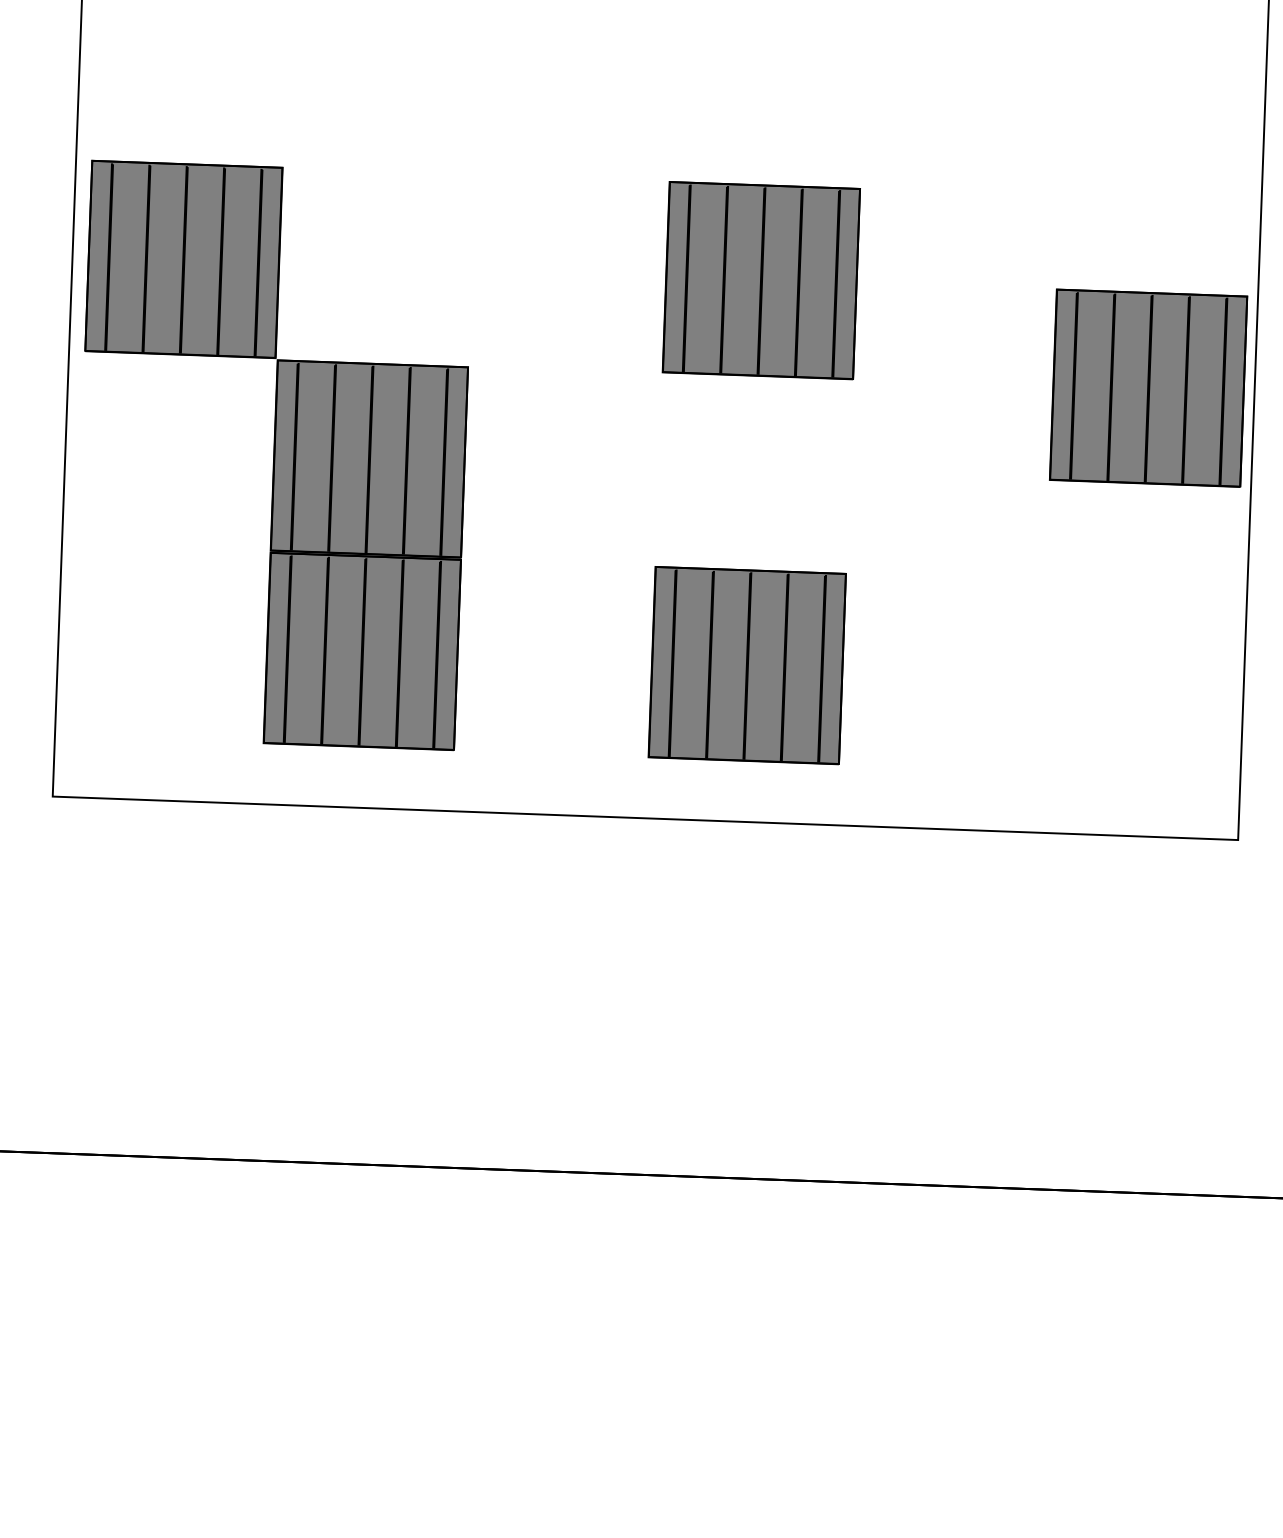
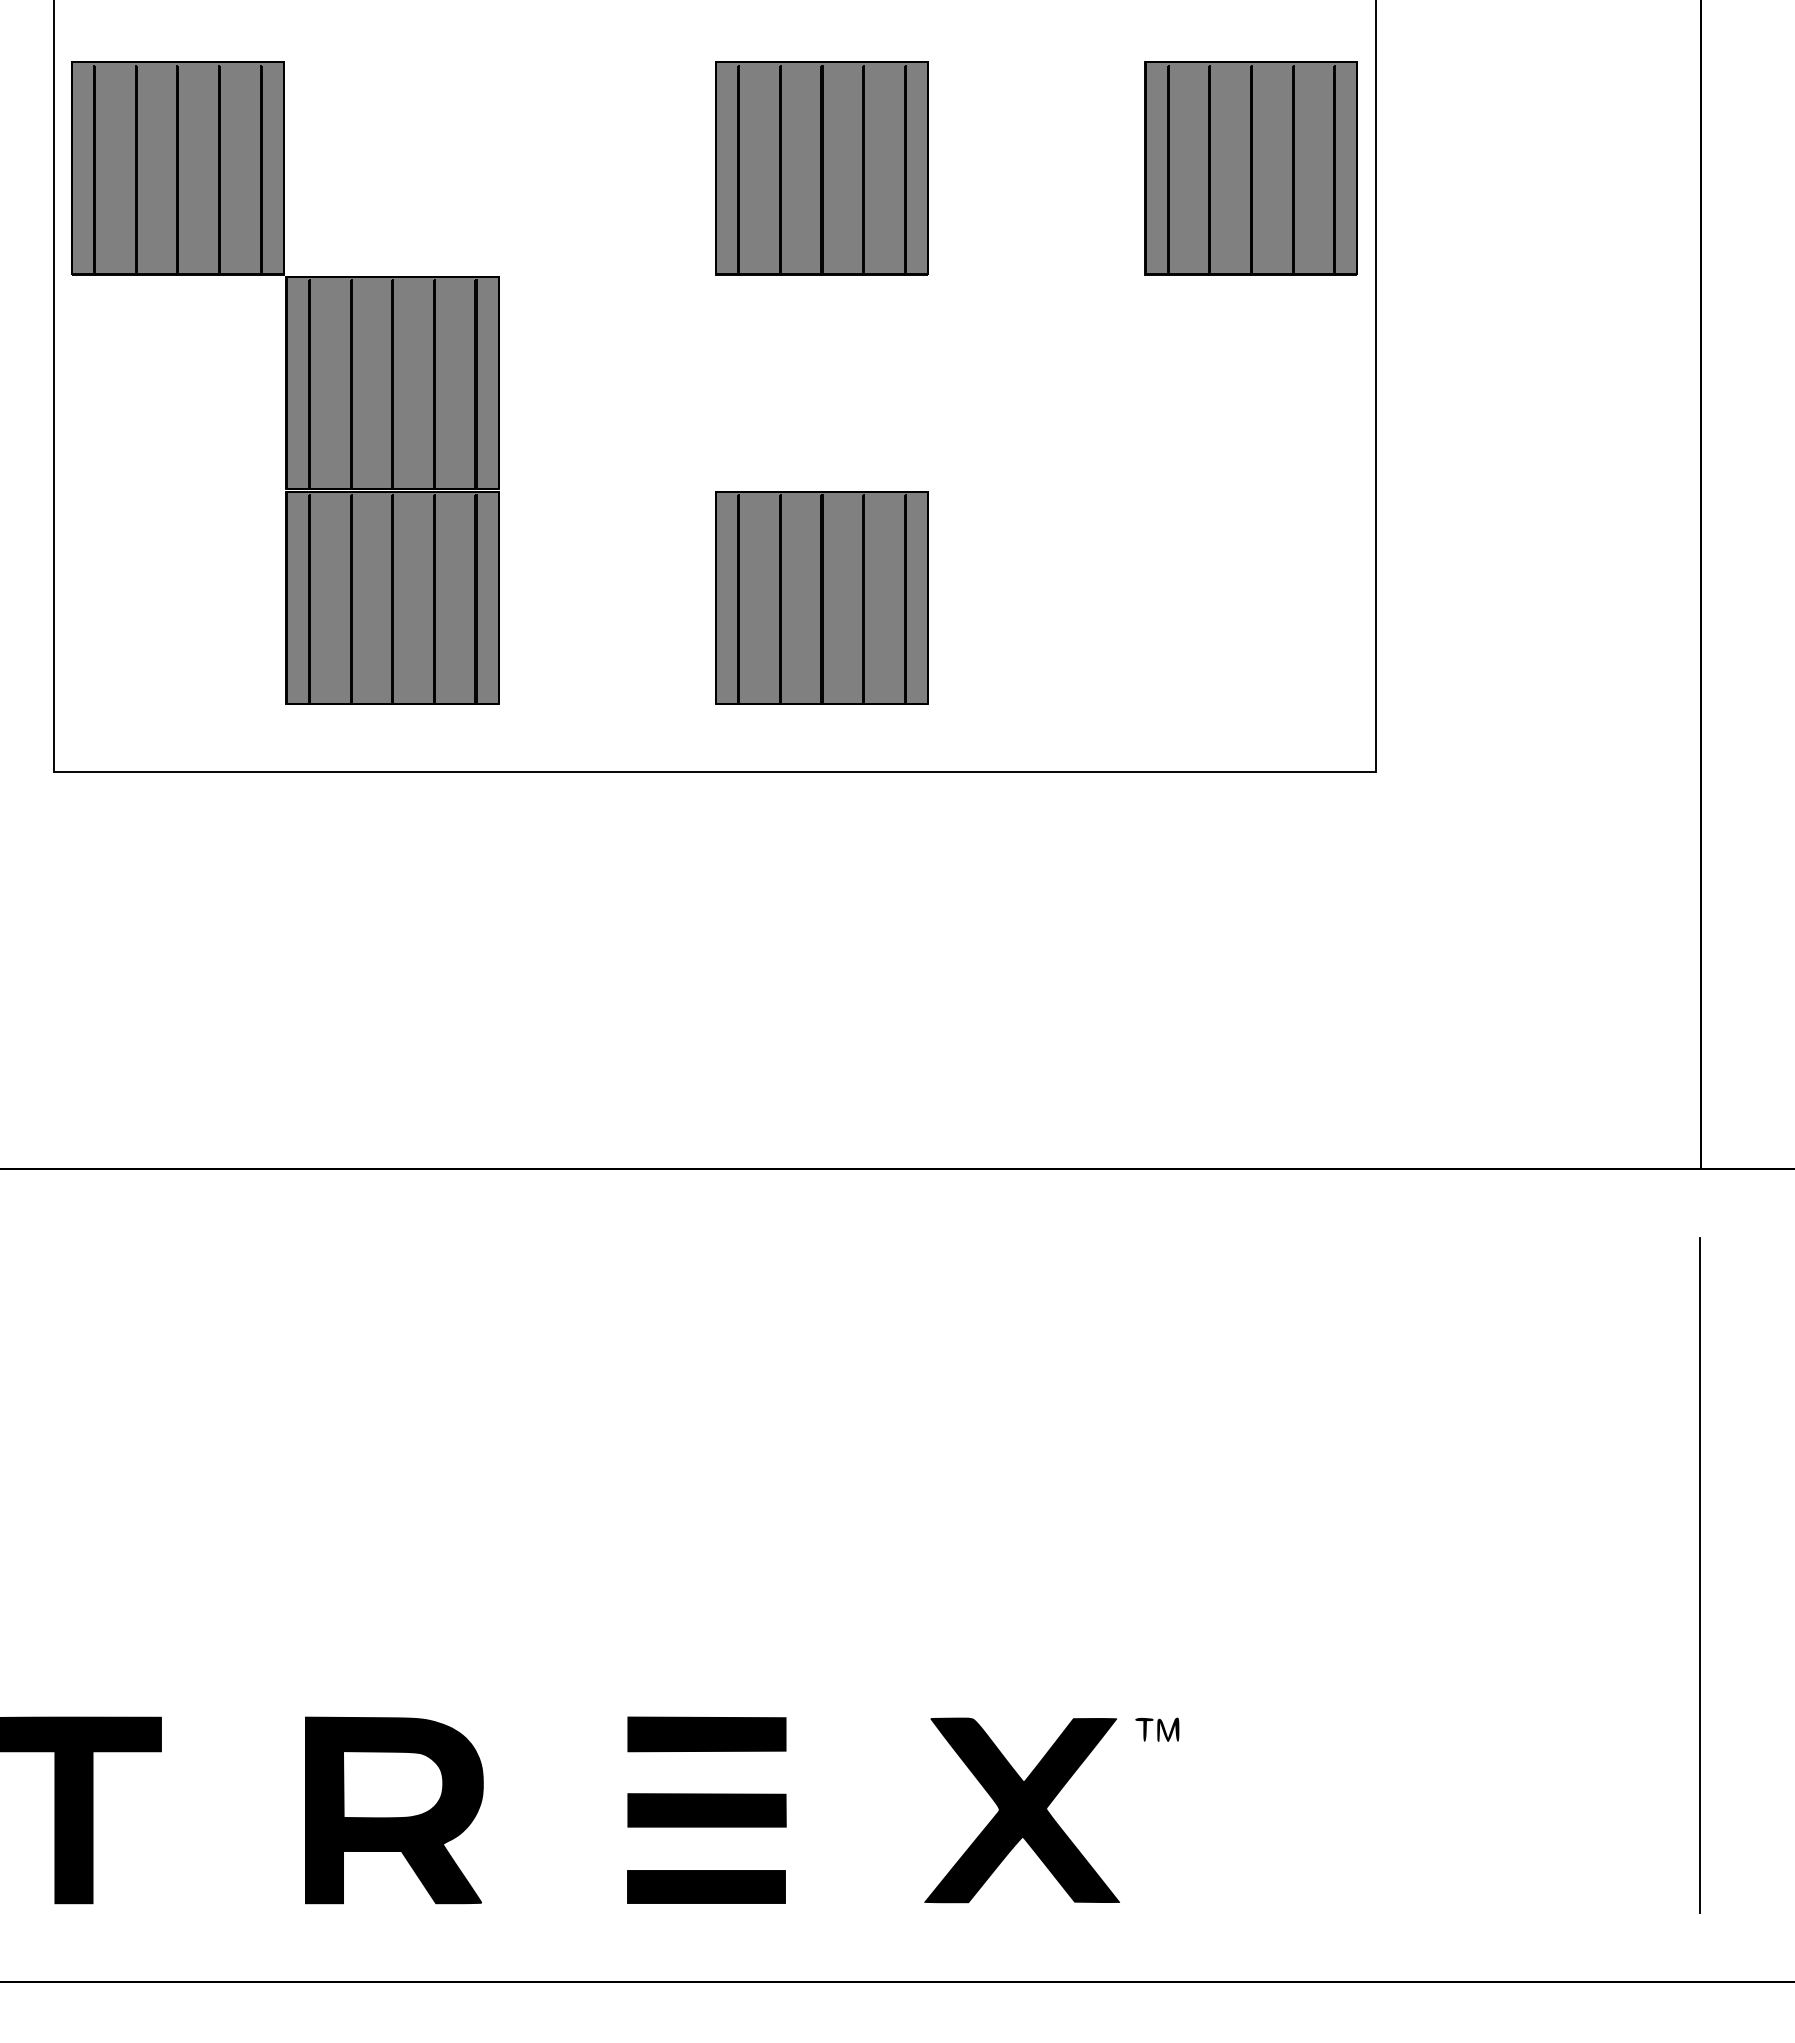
part: (1147, 388) -> (1250, 168), moved

